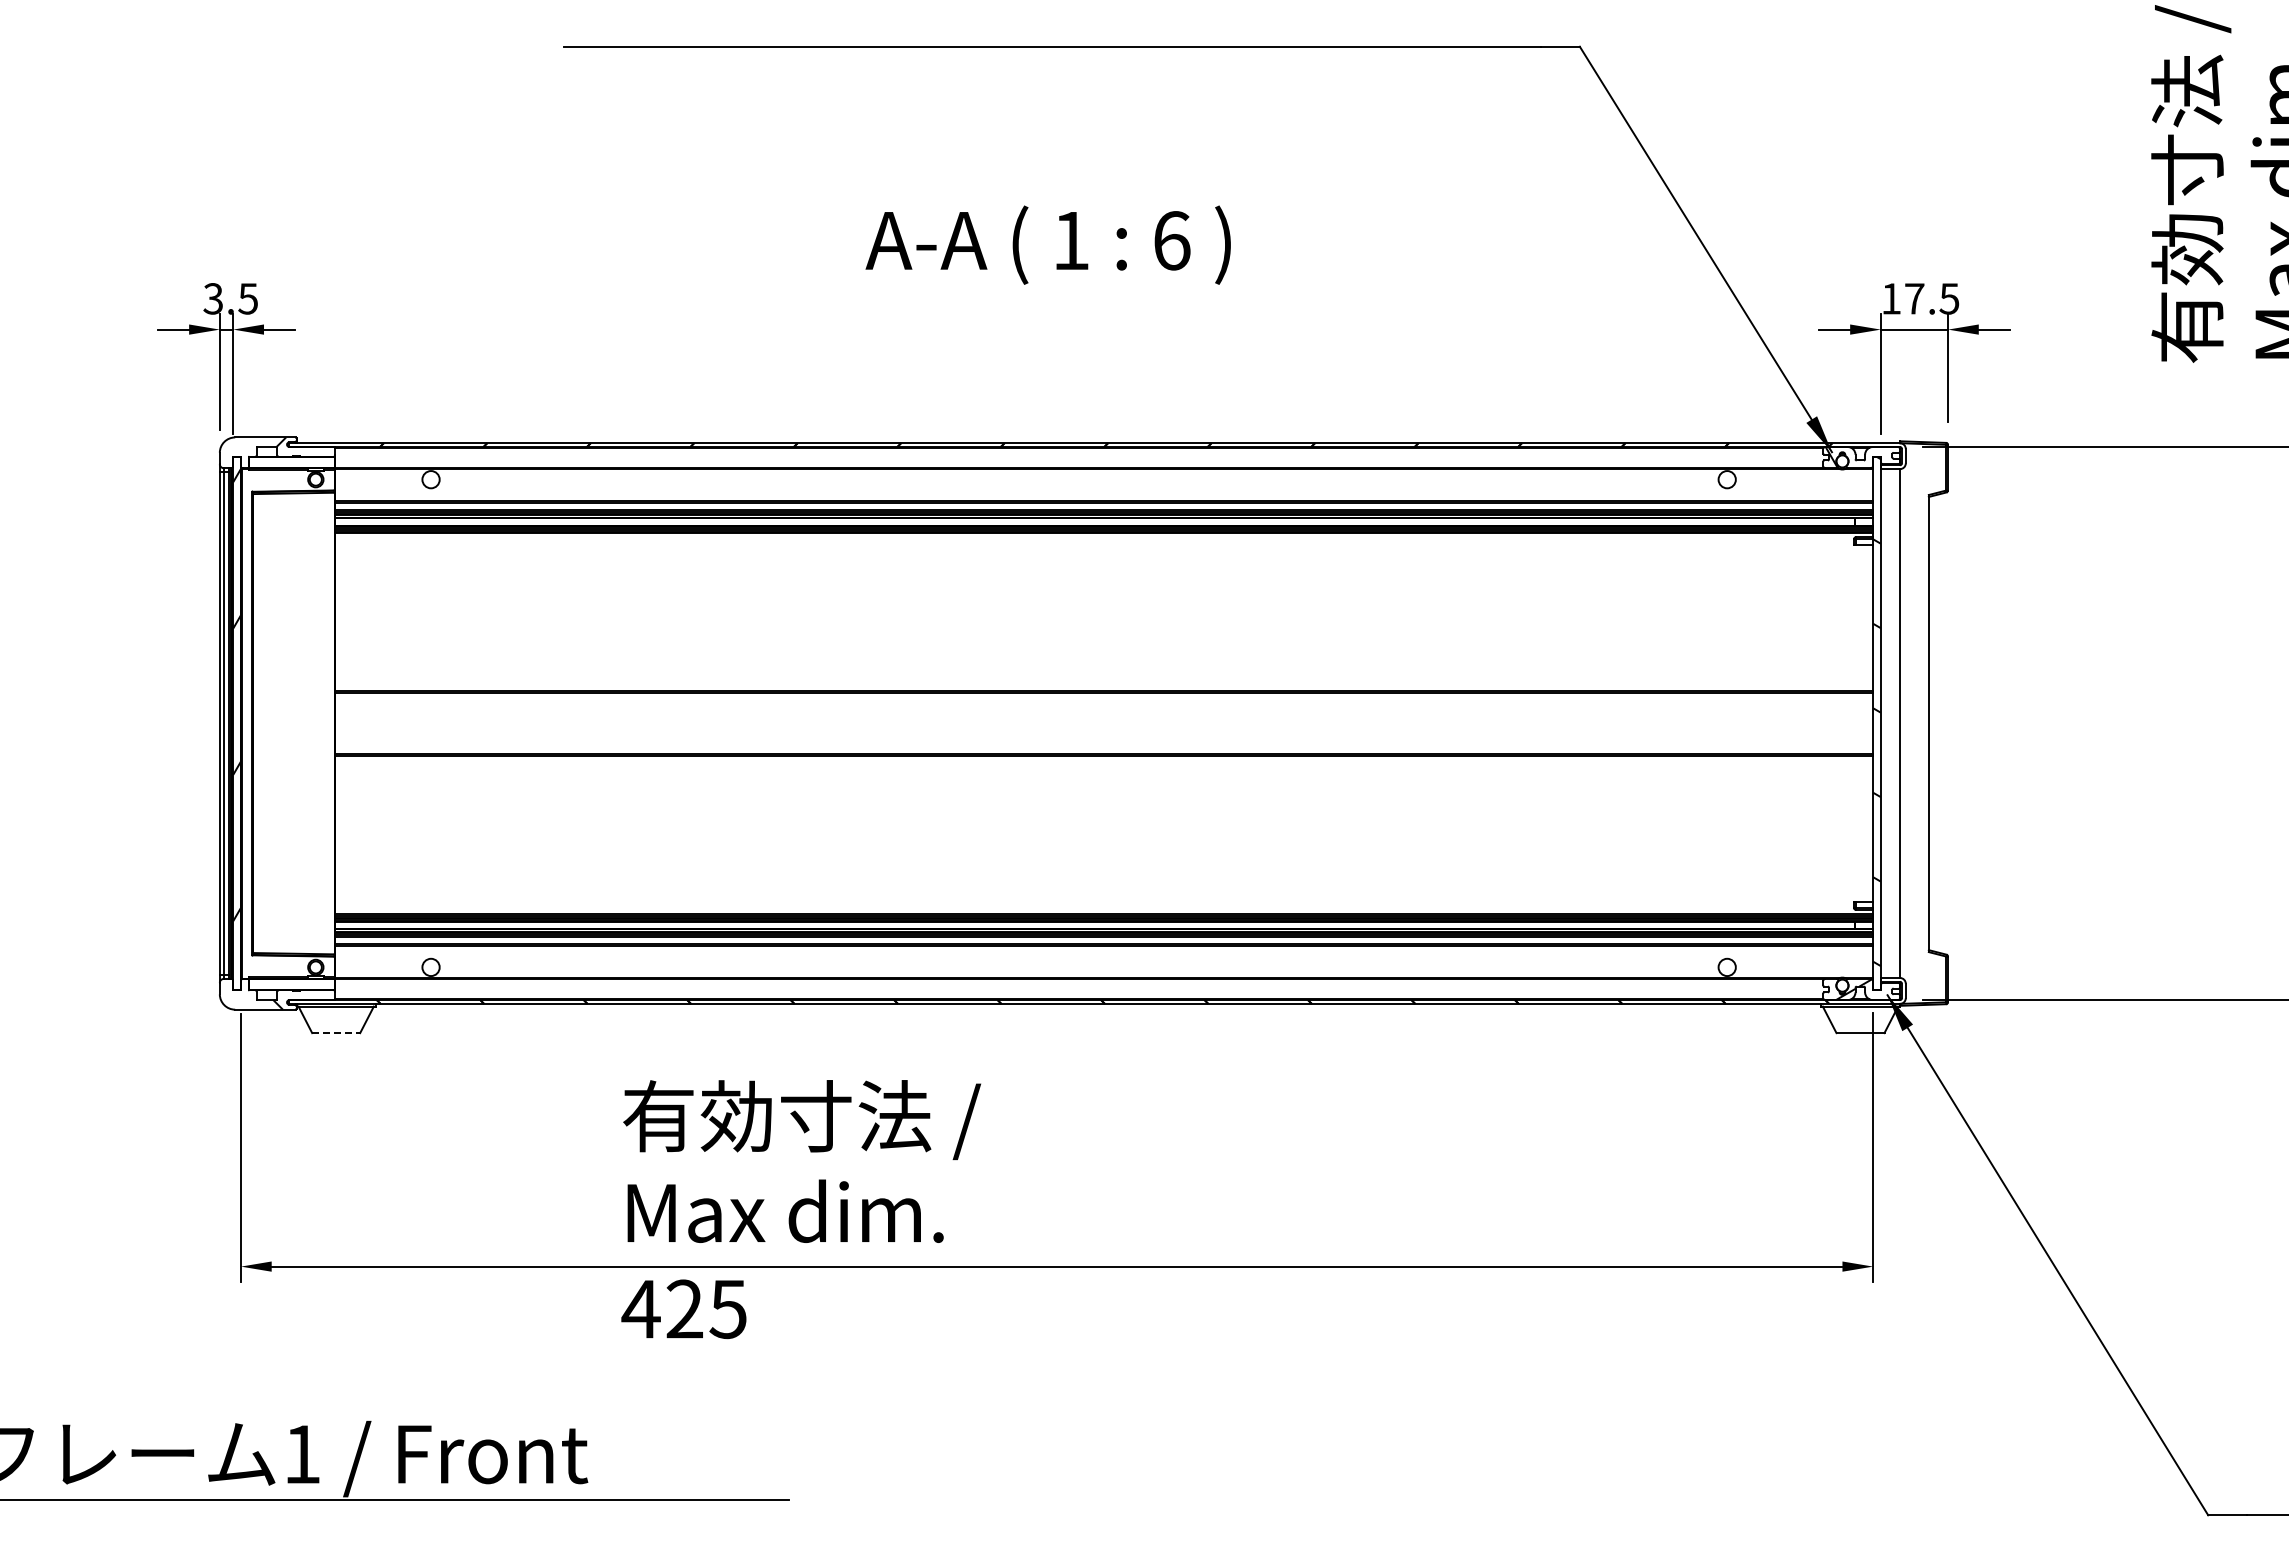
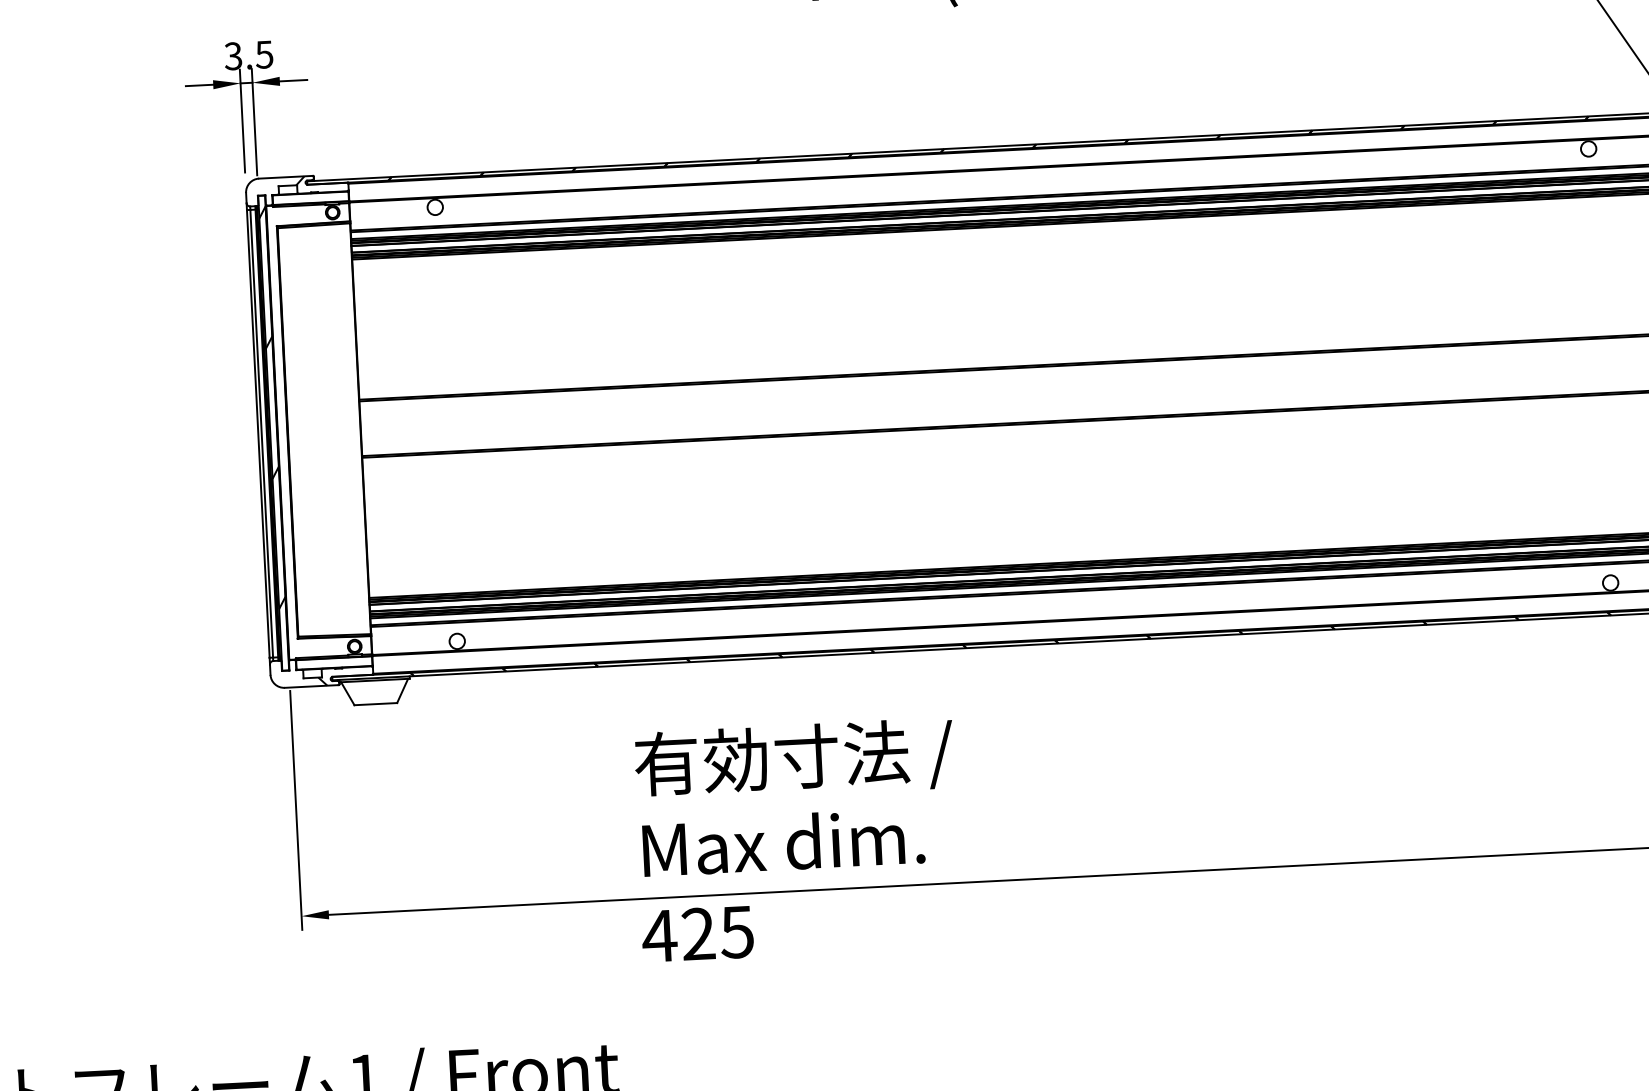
line: (336, 1033) -> (376, 704), dashed -> solid

